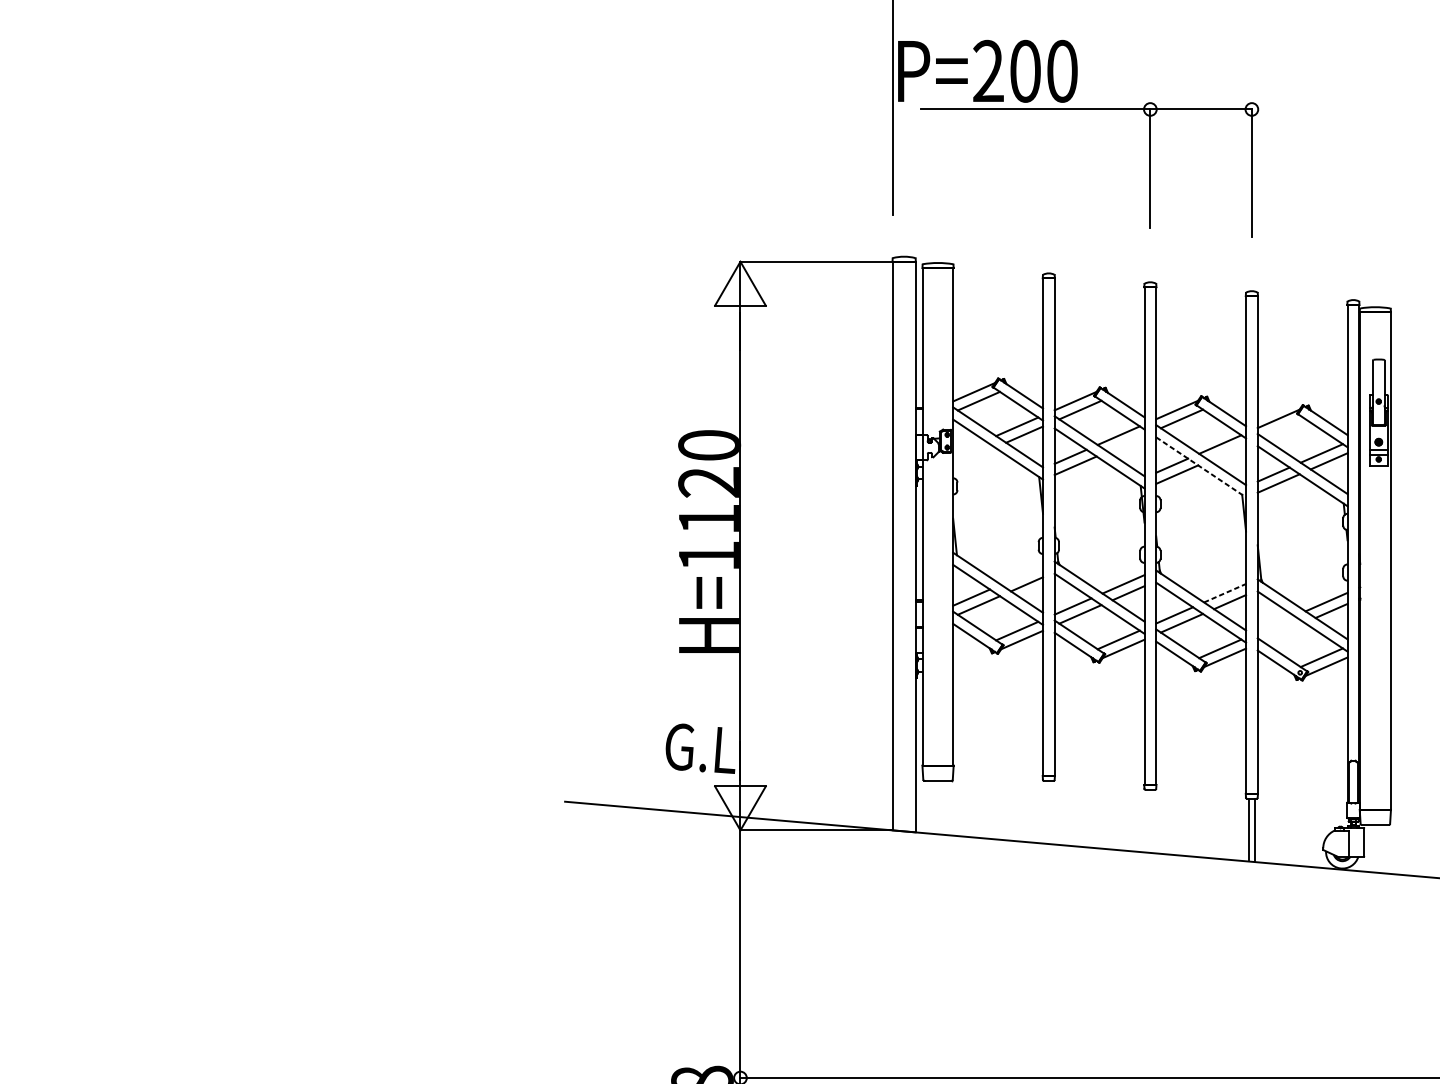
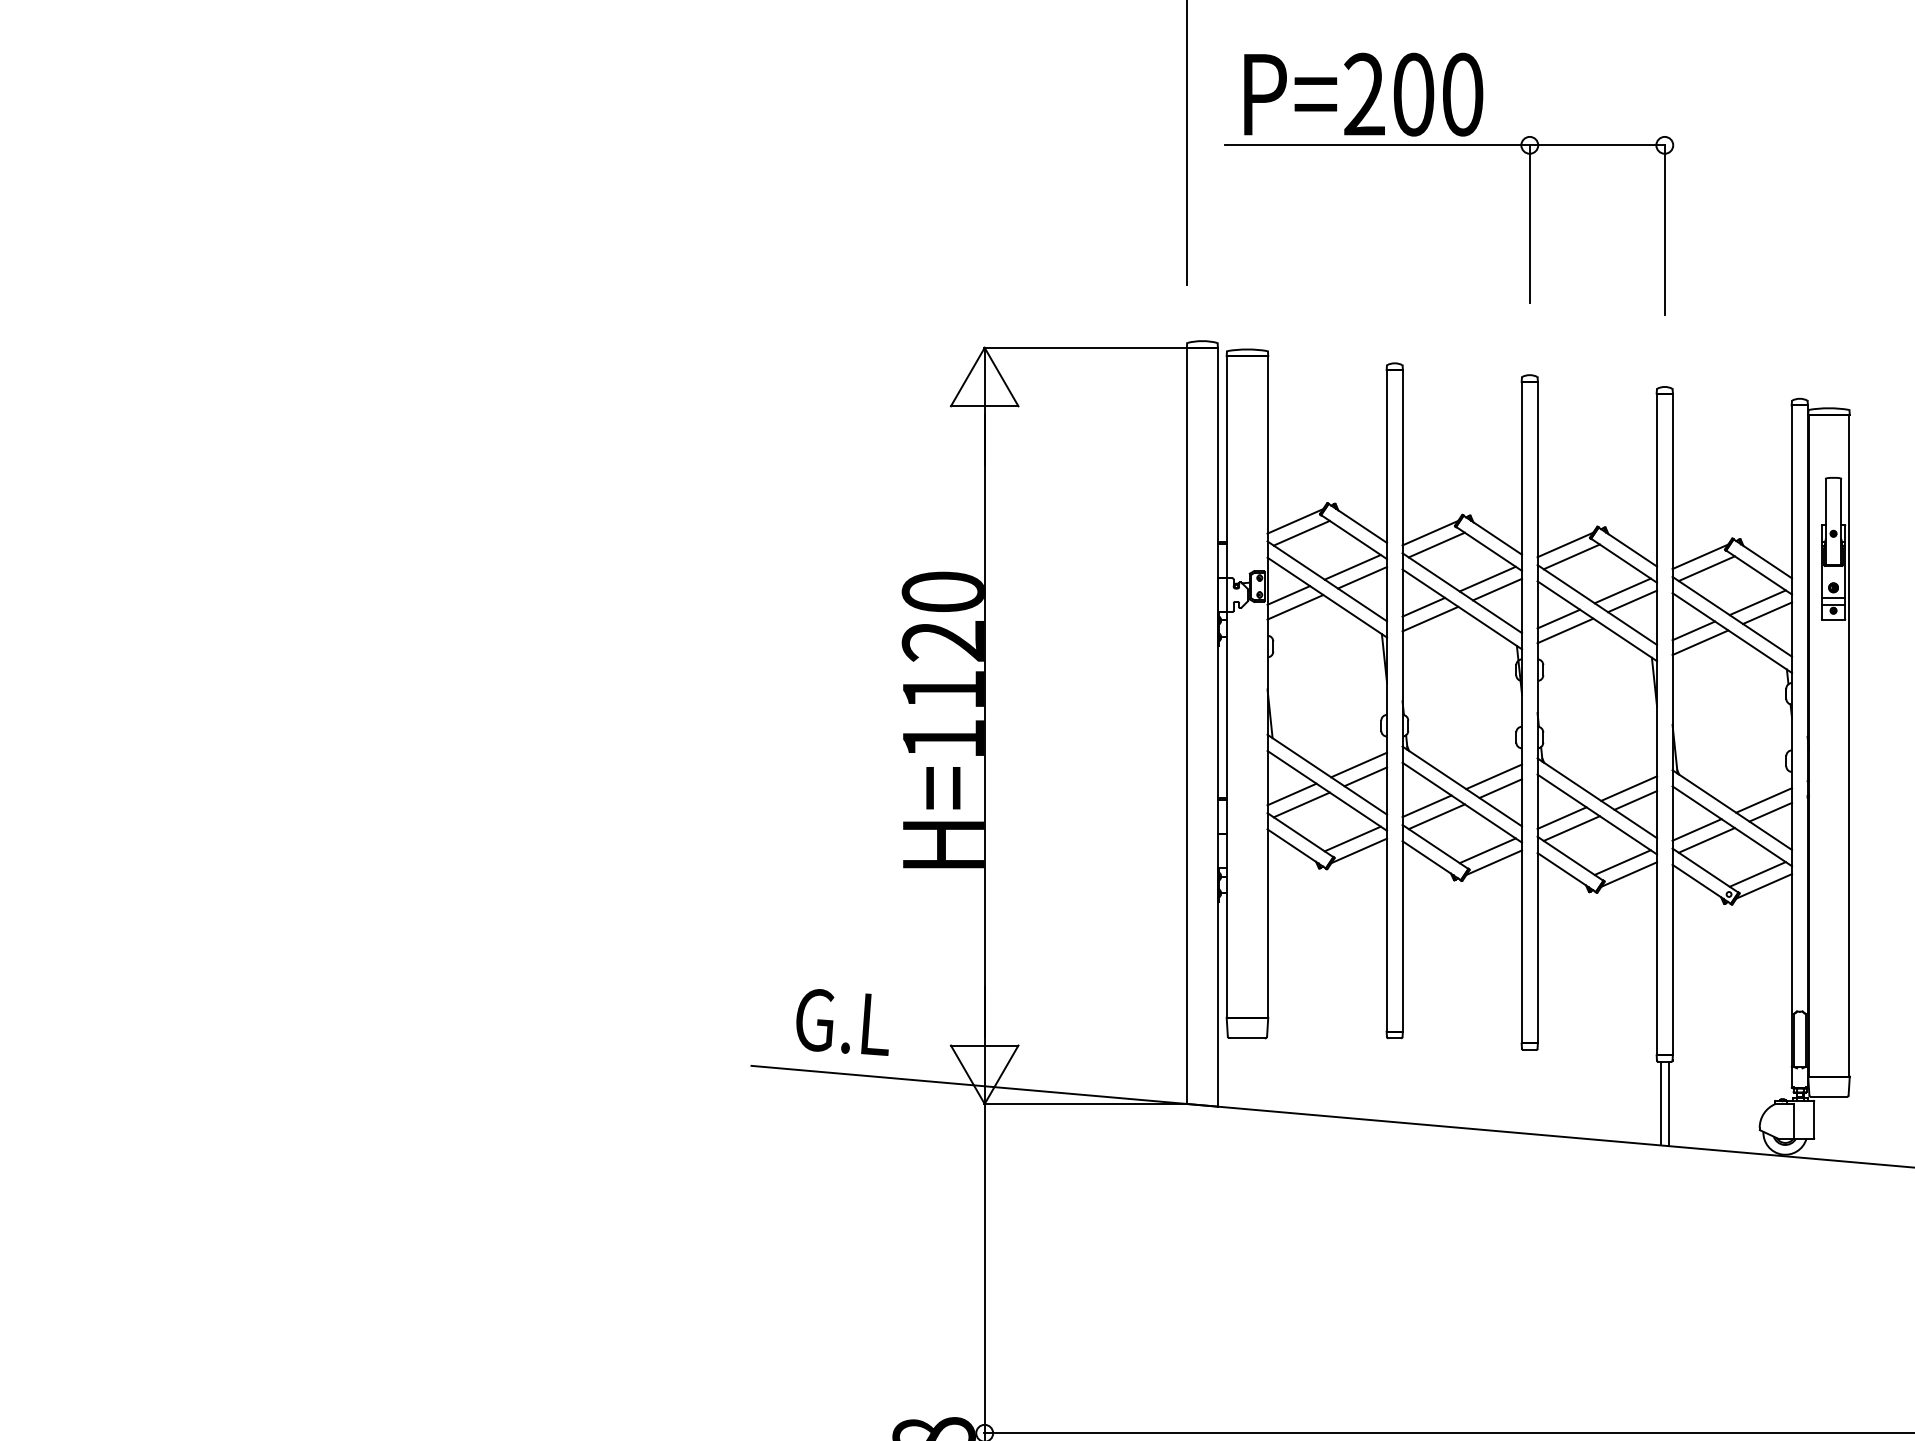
text: (987, 71) -> (1363, 94), moved
line: (1283, 427) -> (1706, 568), added
line: (1126, 443) -> (1497, 589), added
line: (968, 447) -> (1288, 595), added
line: (1227, 452) -> (1632, 601), added
line: (974, 457) -> (1295, 607), added
line: (1201, 467) -> (1597, 621), dashed -> solid
line: (1022, 575) -> (1359, 764), added
line: (1225, 593) -> (1629, 788), dashed -> solid
line: (1275, 623) -> (1696, 829), added
line: (1283, 632) -> (1706, 840), added
text: (700, 748) -> (842, 1022), moved

